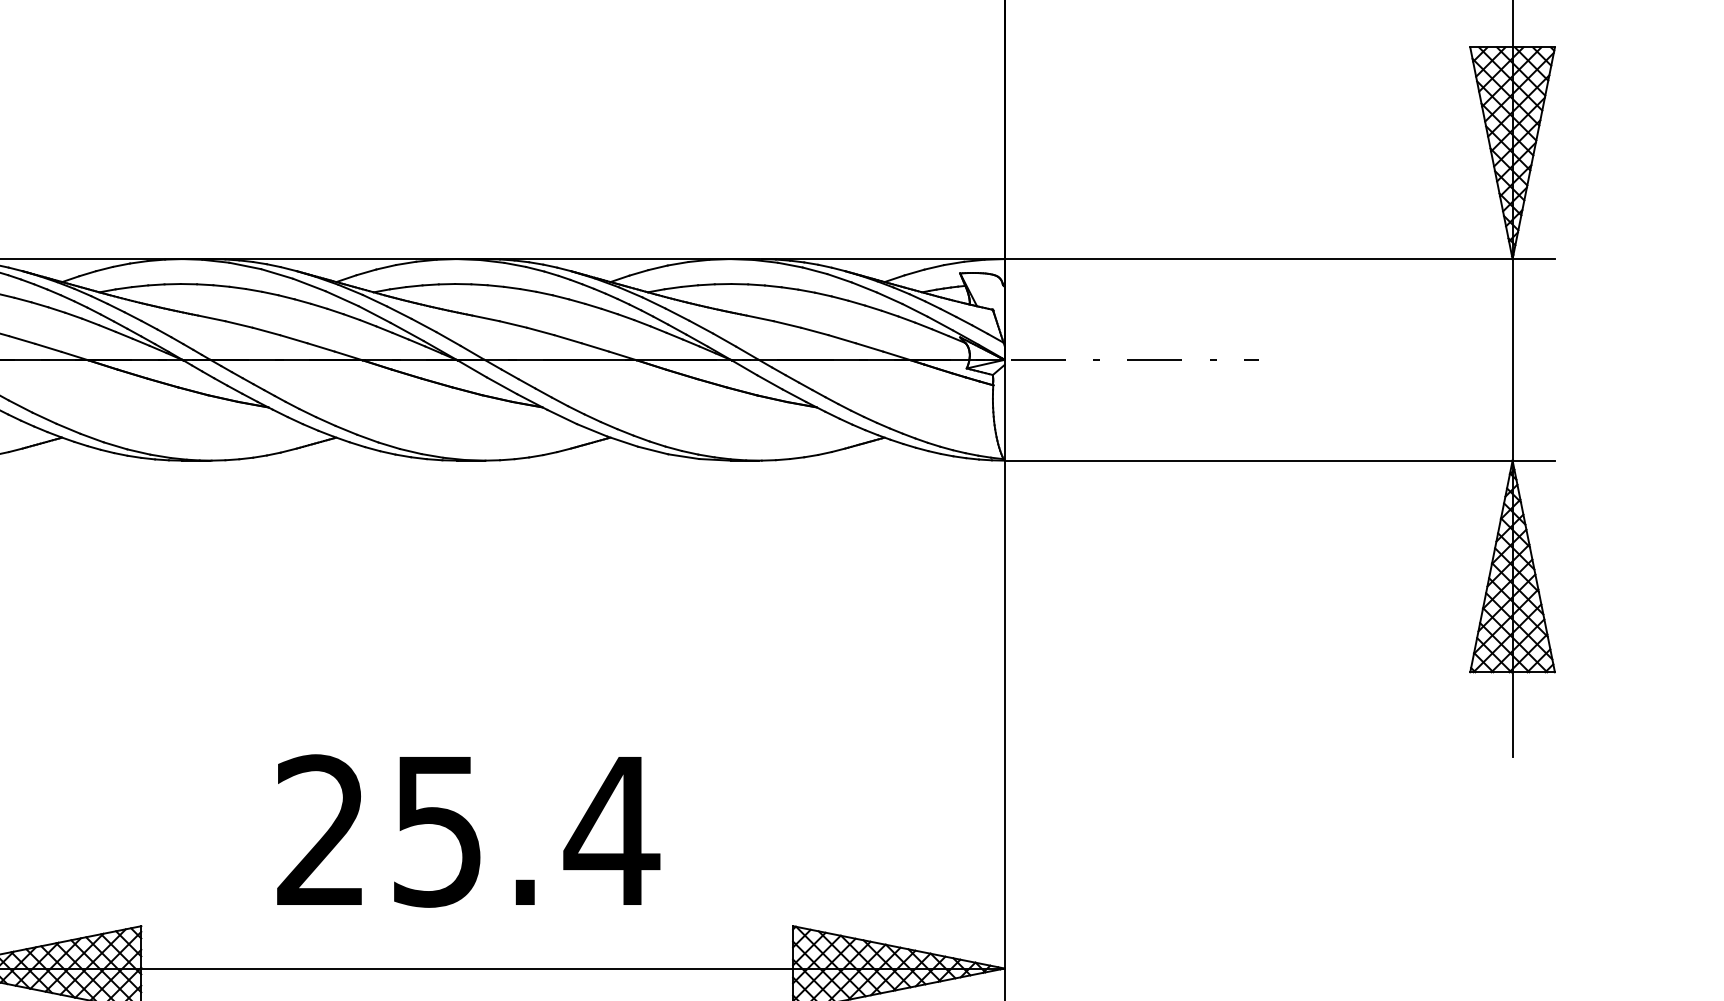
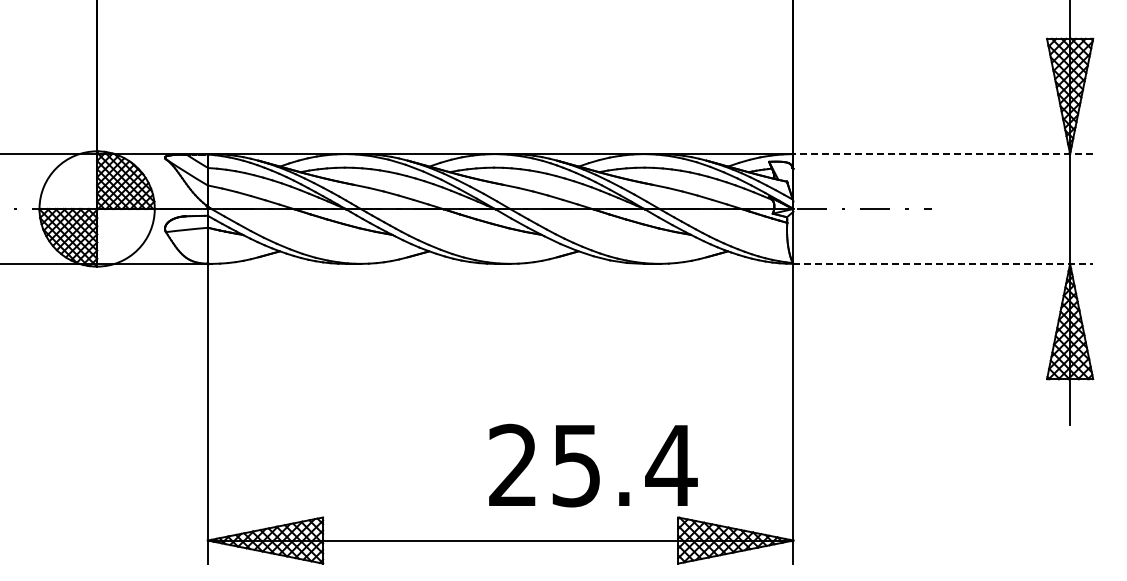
line: (1280, 259) -> (943, 154), solid -> dashed
line: (1280, 459) -> (943, 263), solid -> dashed
text: (468, 830) -> (593, 465), moved

